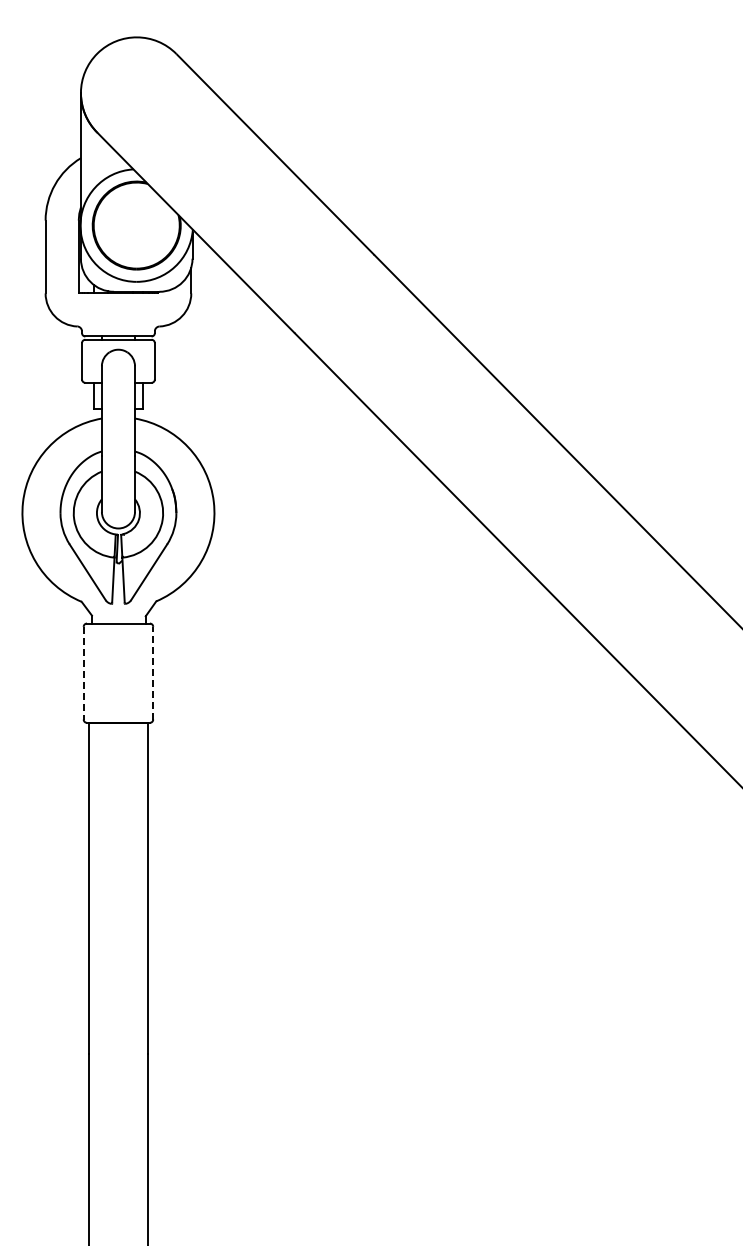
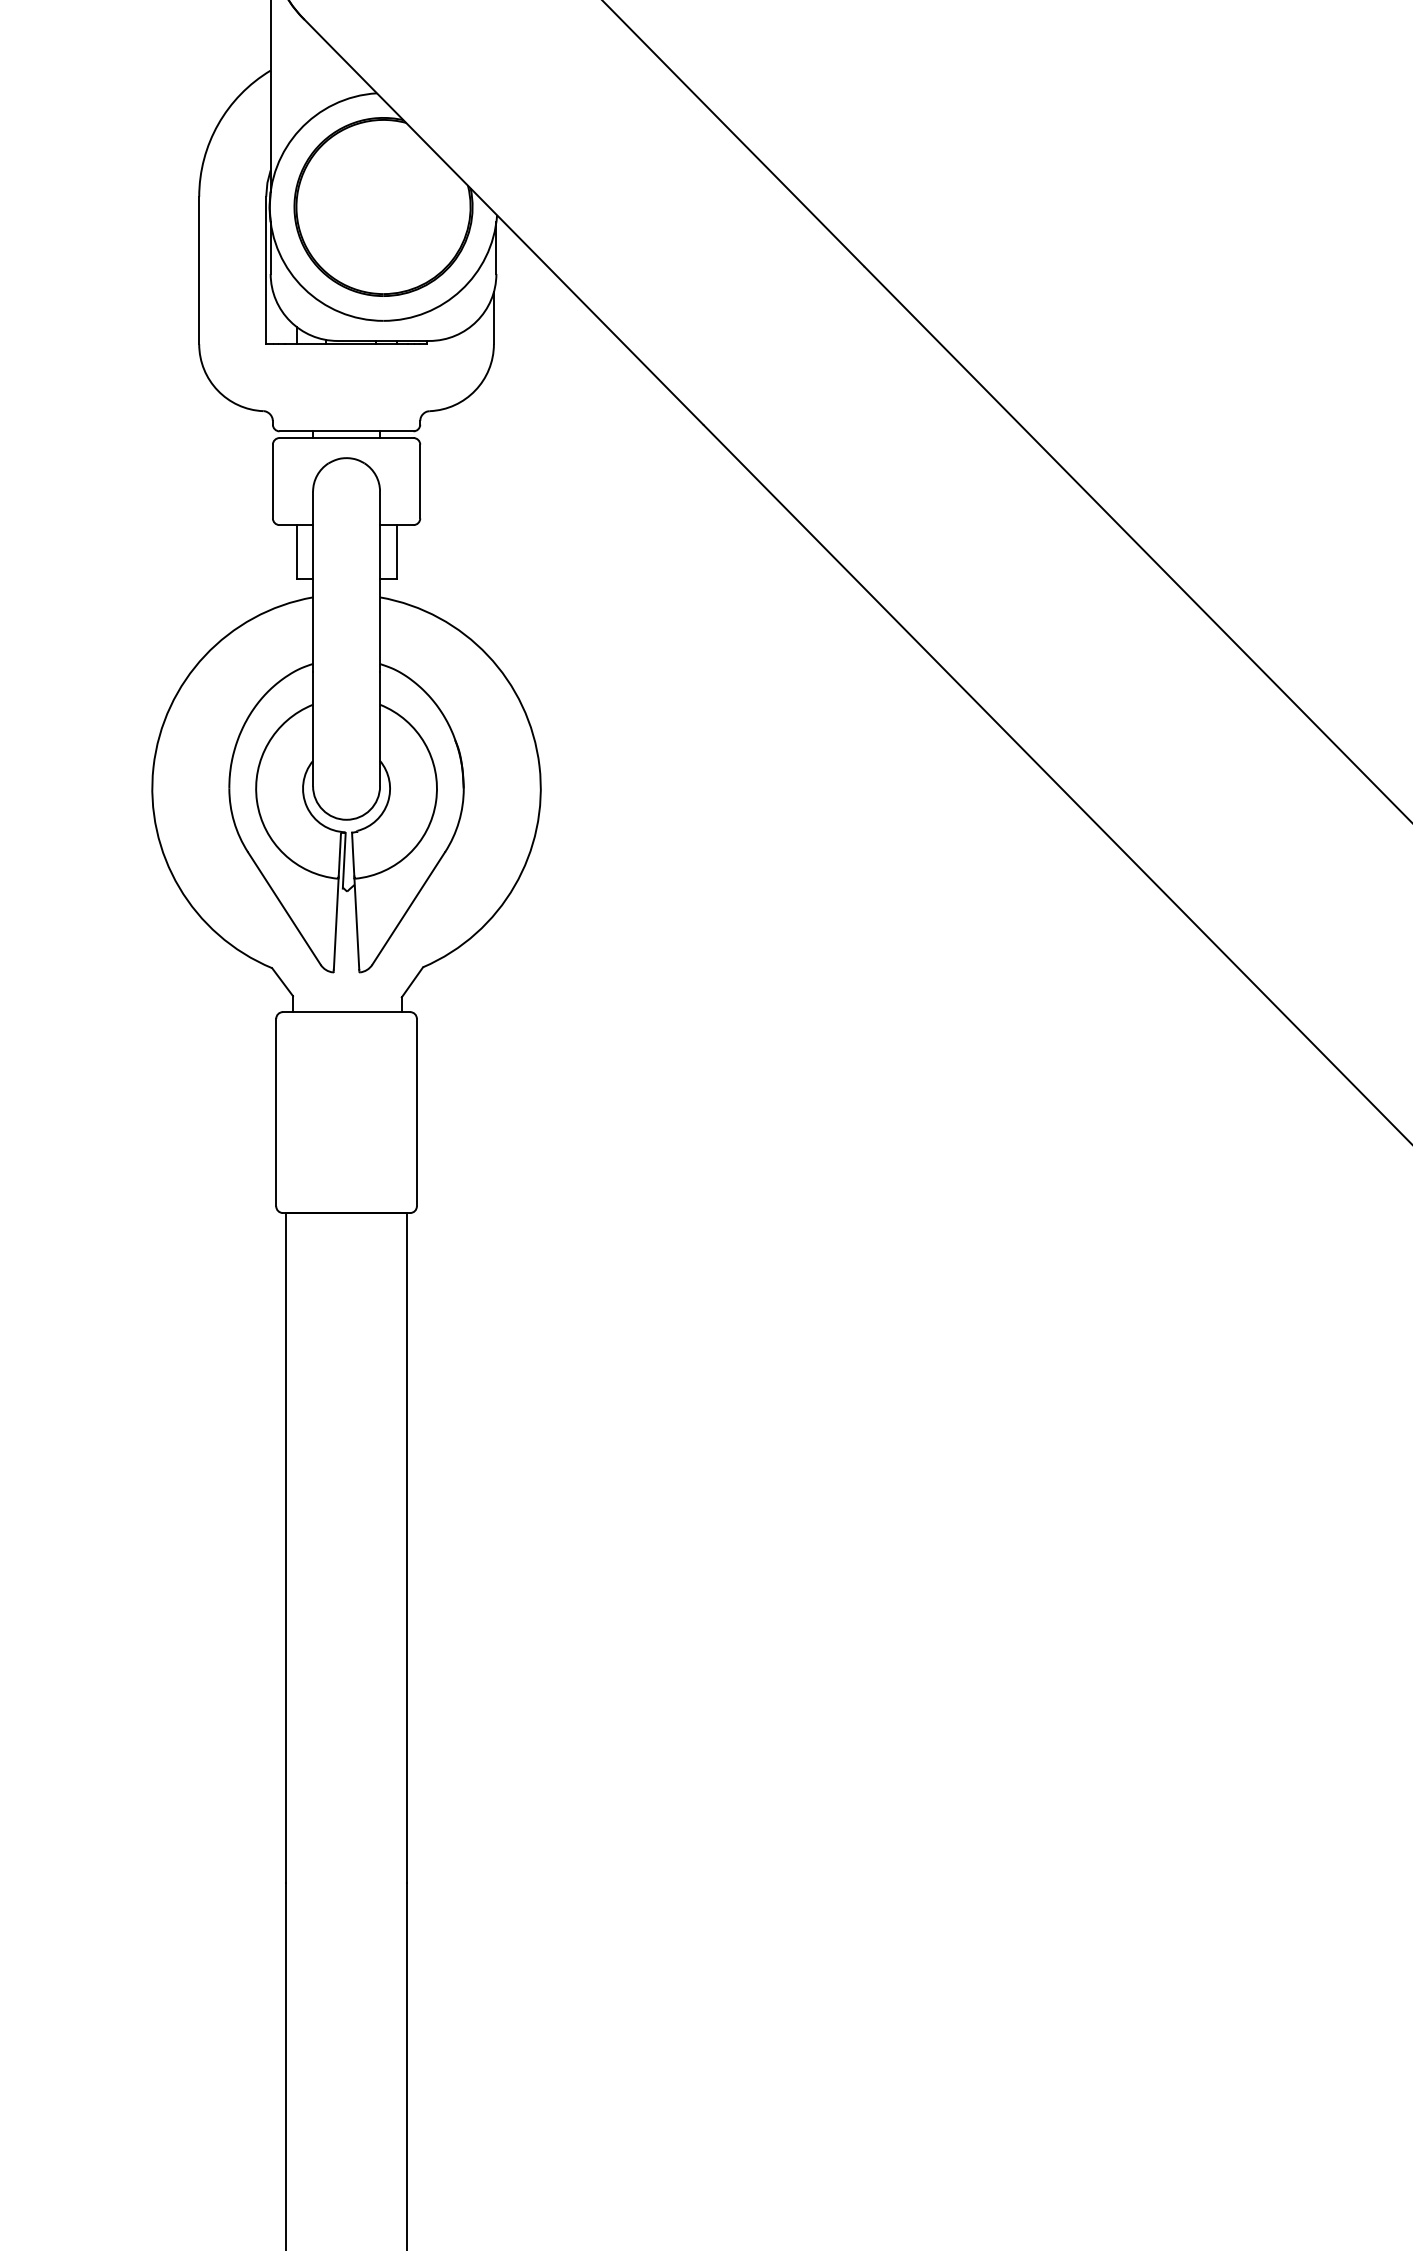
line: (153, 672) -> (417, 1111), dashed -> solid
line: (83, 673) -> (275, 1113), dashed -> solid

